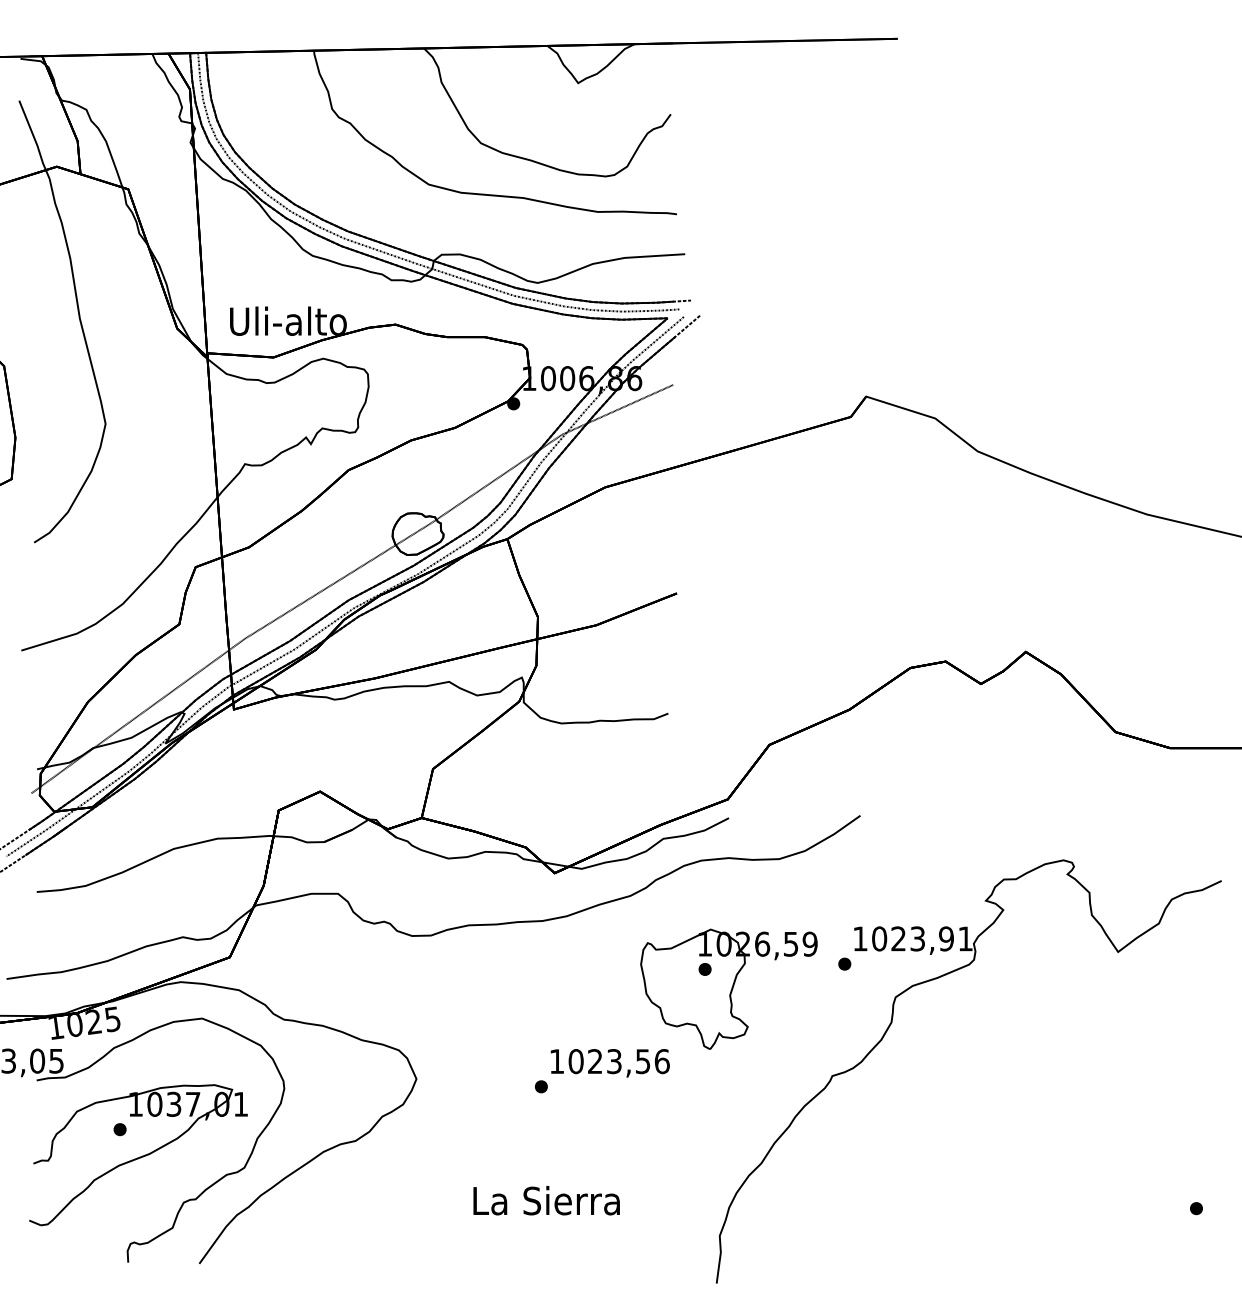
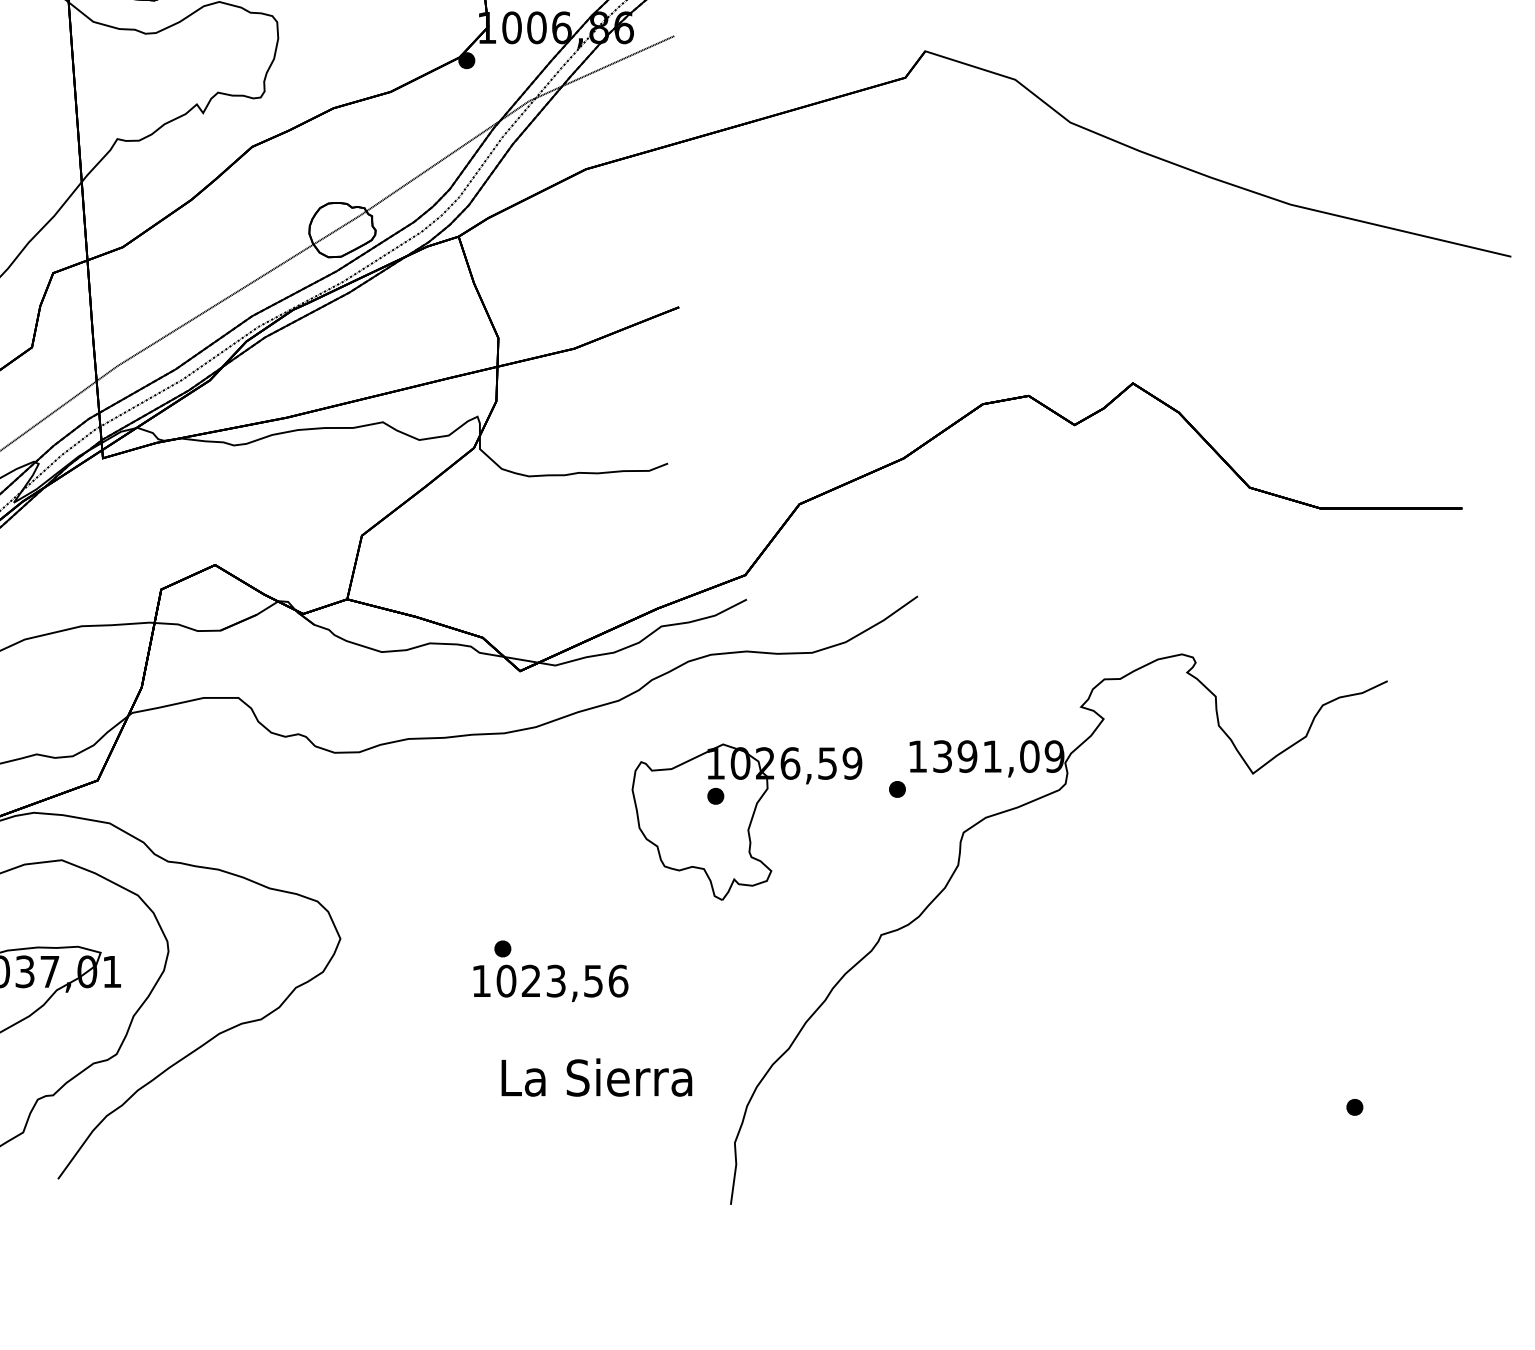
text: (922, 938) -> (998, 756), 1023,91 -> 1391,09
text: (609, 1063) -> (549, 983), moved
text: (546, 1200) -> (596, 1077), moved

